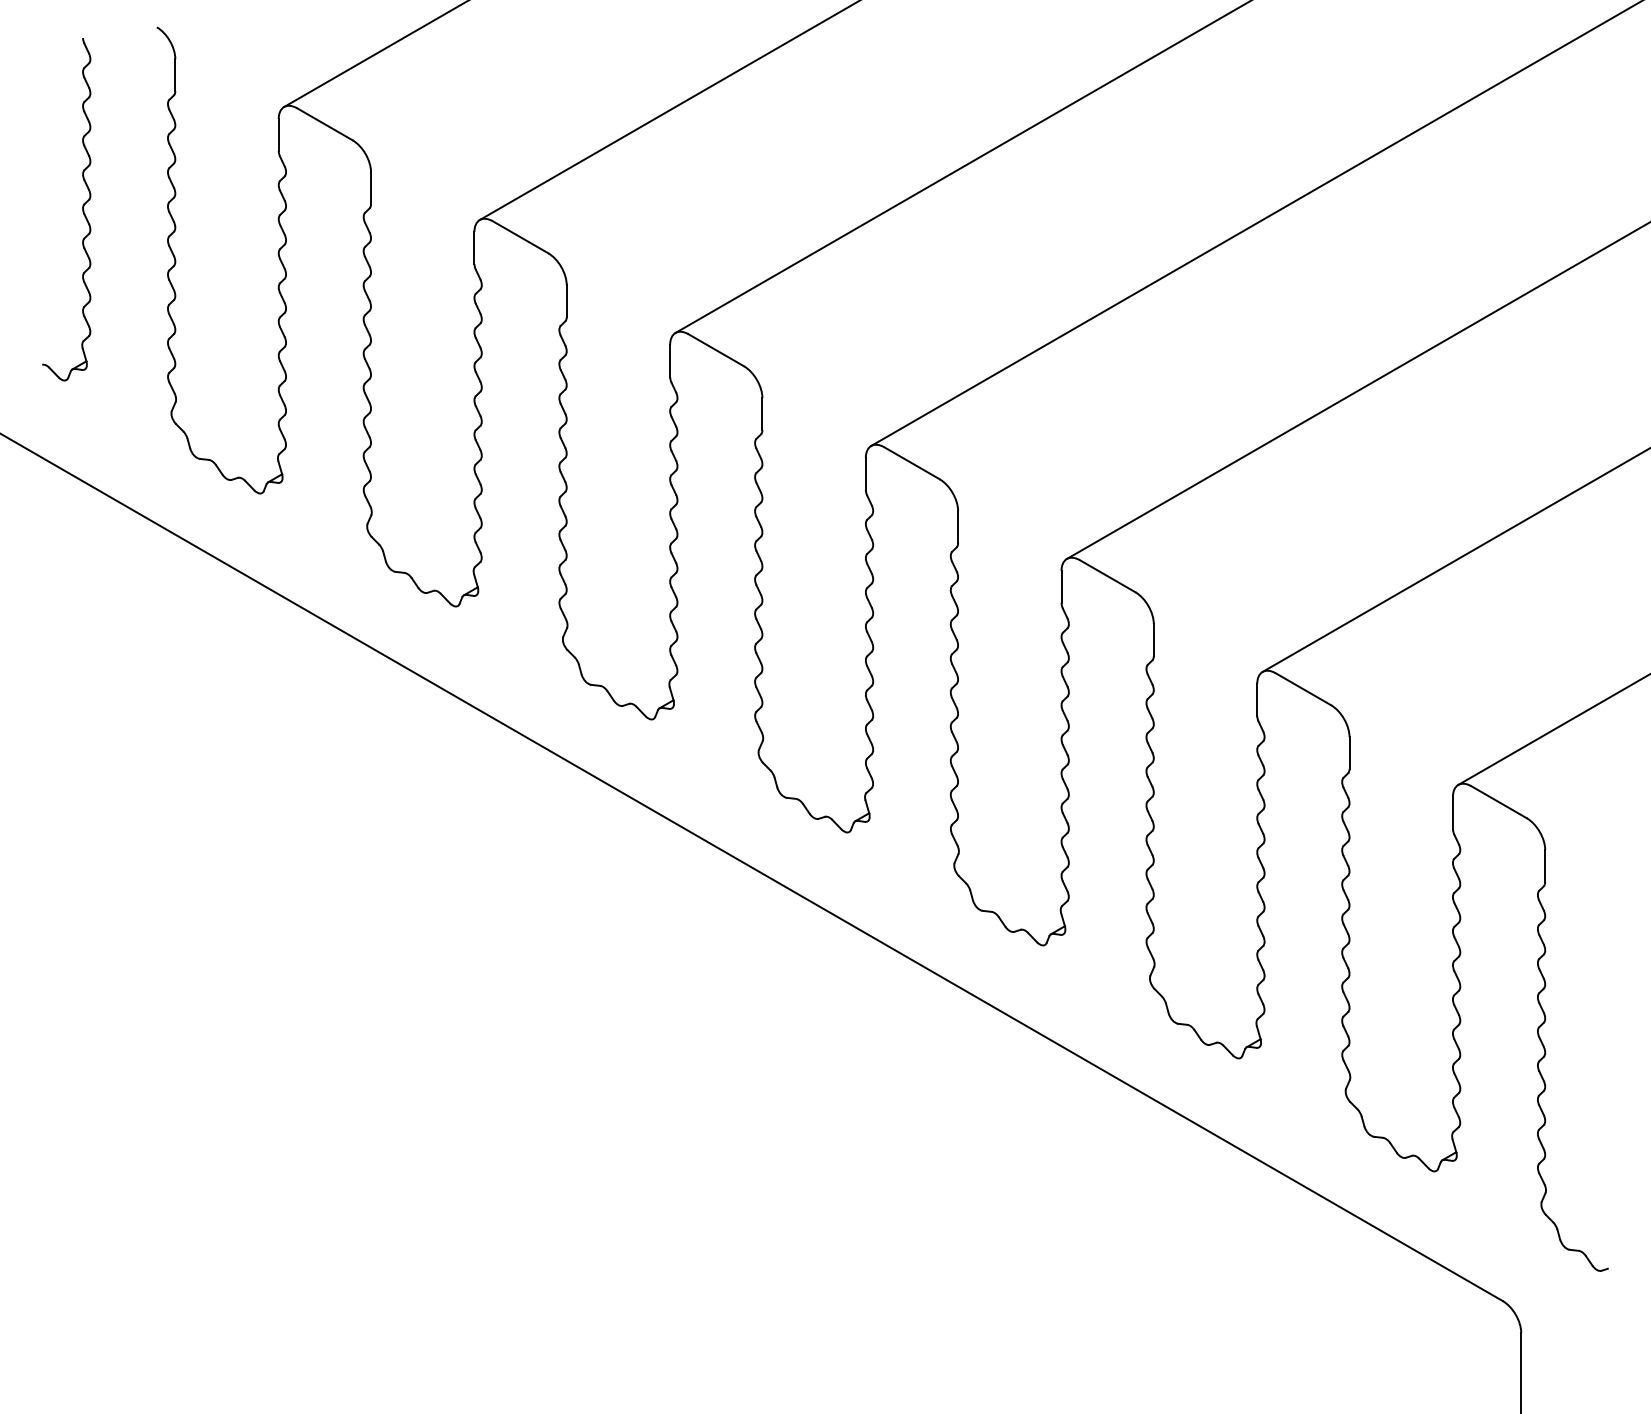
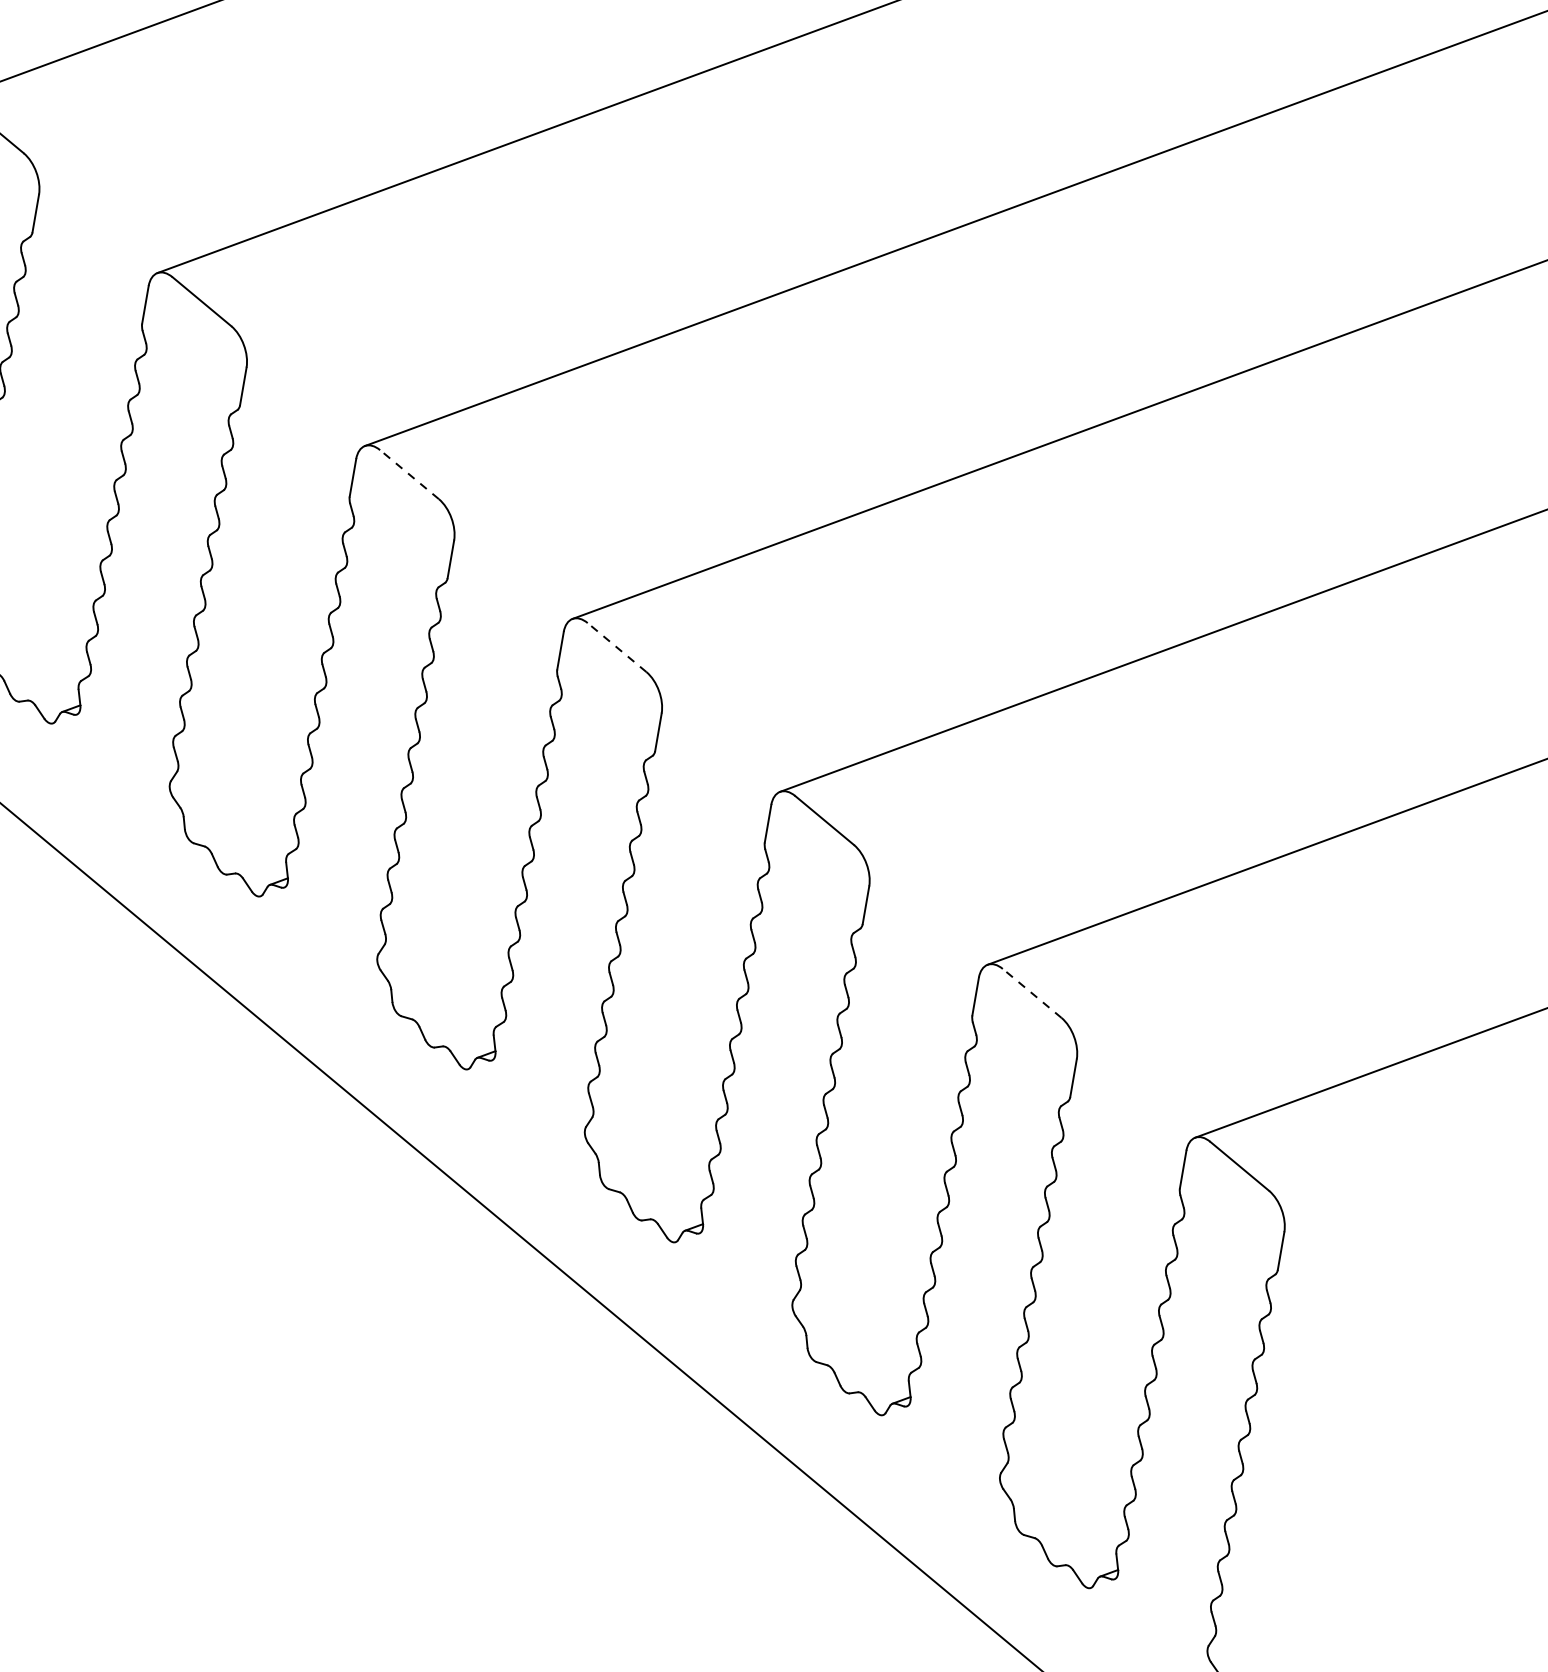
line: (716, 350) -> (409, 474), solid -> dashed
line: (911, 463) -> (616, 647), solid -> dashed
line: (1303, 689) -> (1032, 993), solid -> dashed

